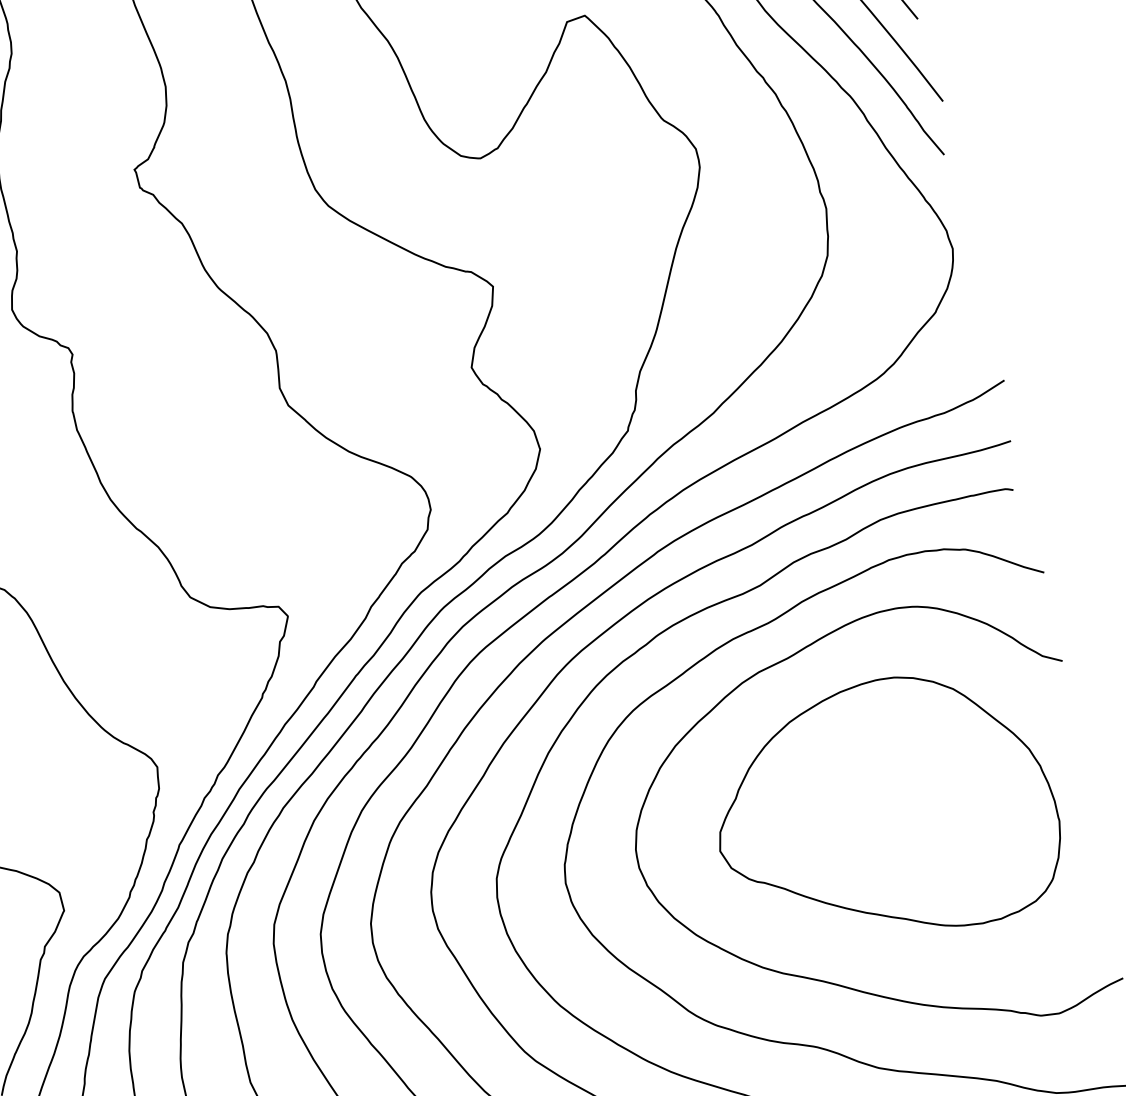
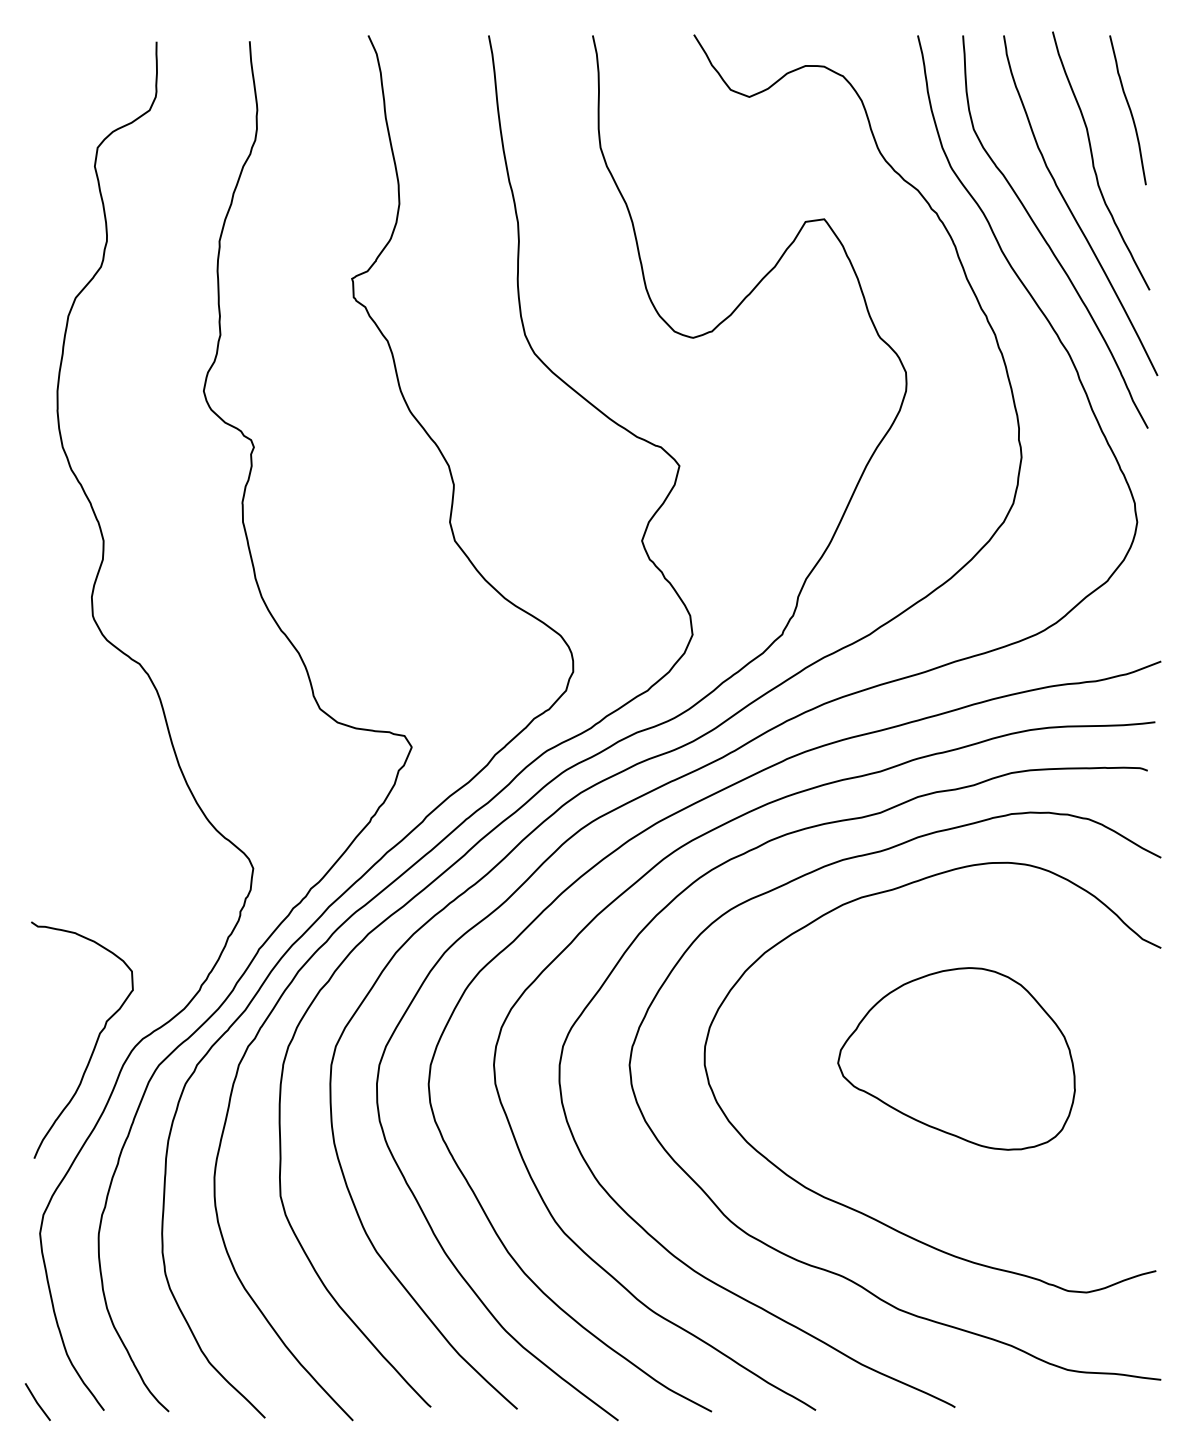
part: (884, 810) -> (956, 1058), size x0.7

